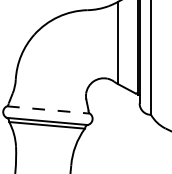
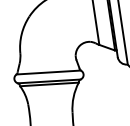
line: (48, 109) -> (48, 72), dashed -> solid

